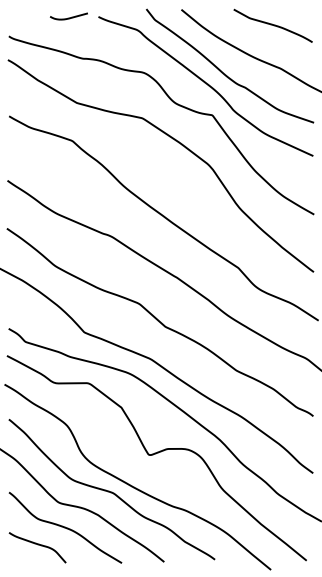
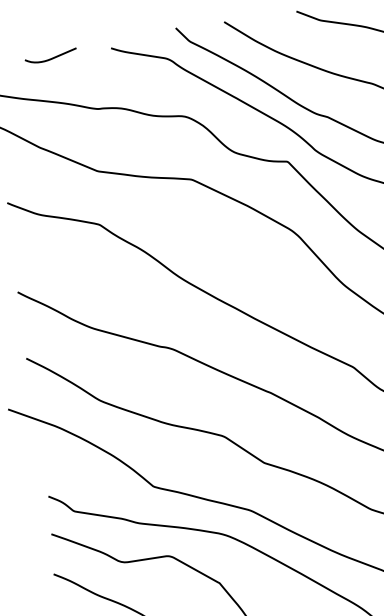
curve: (68, 17) -> (50, 57), moved

